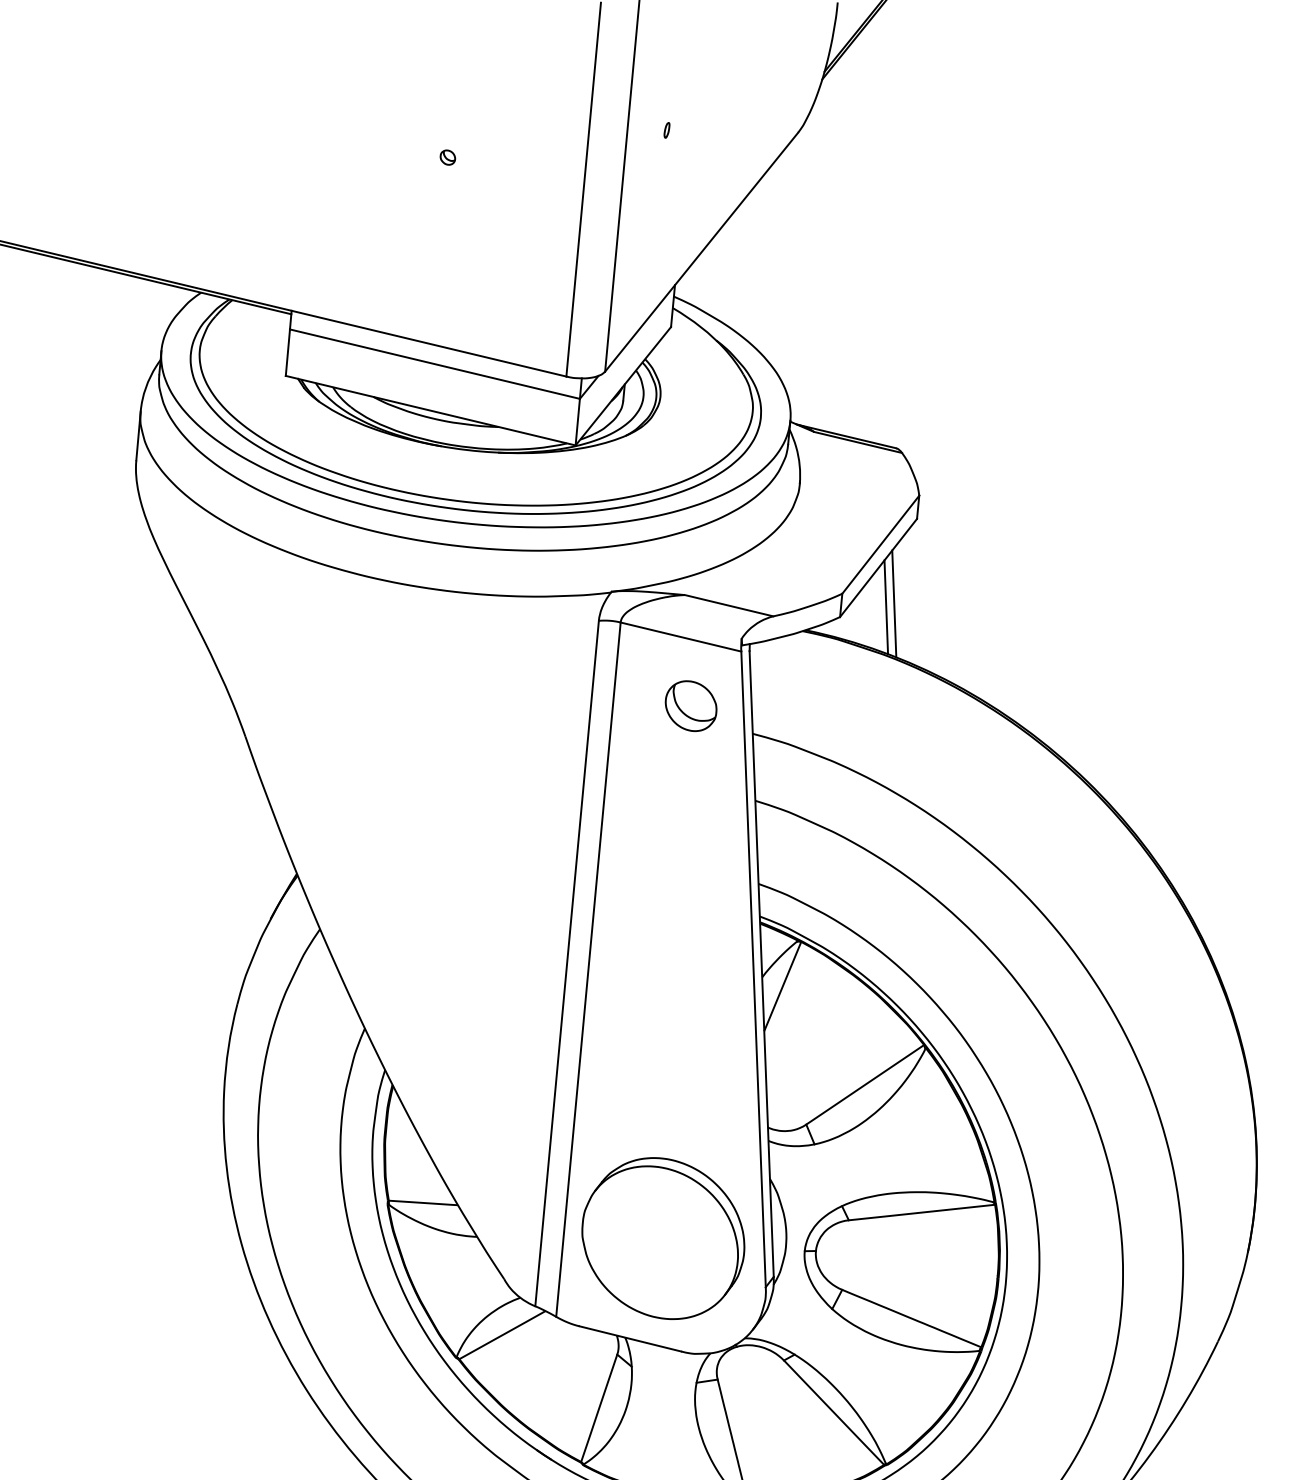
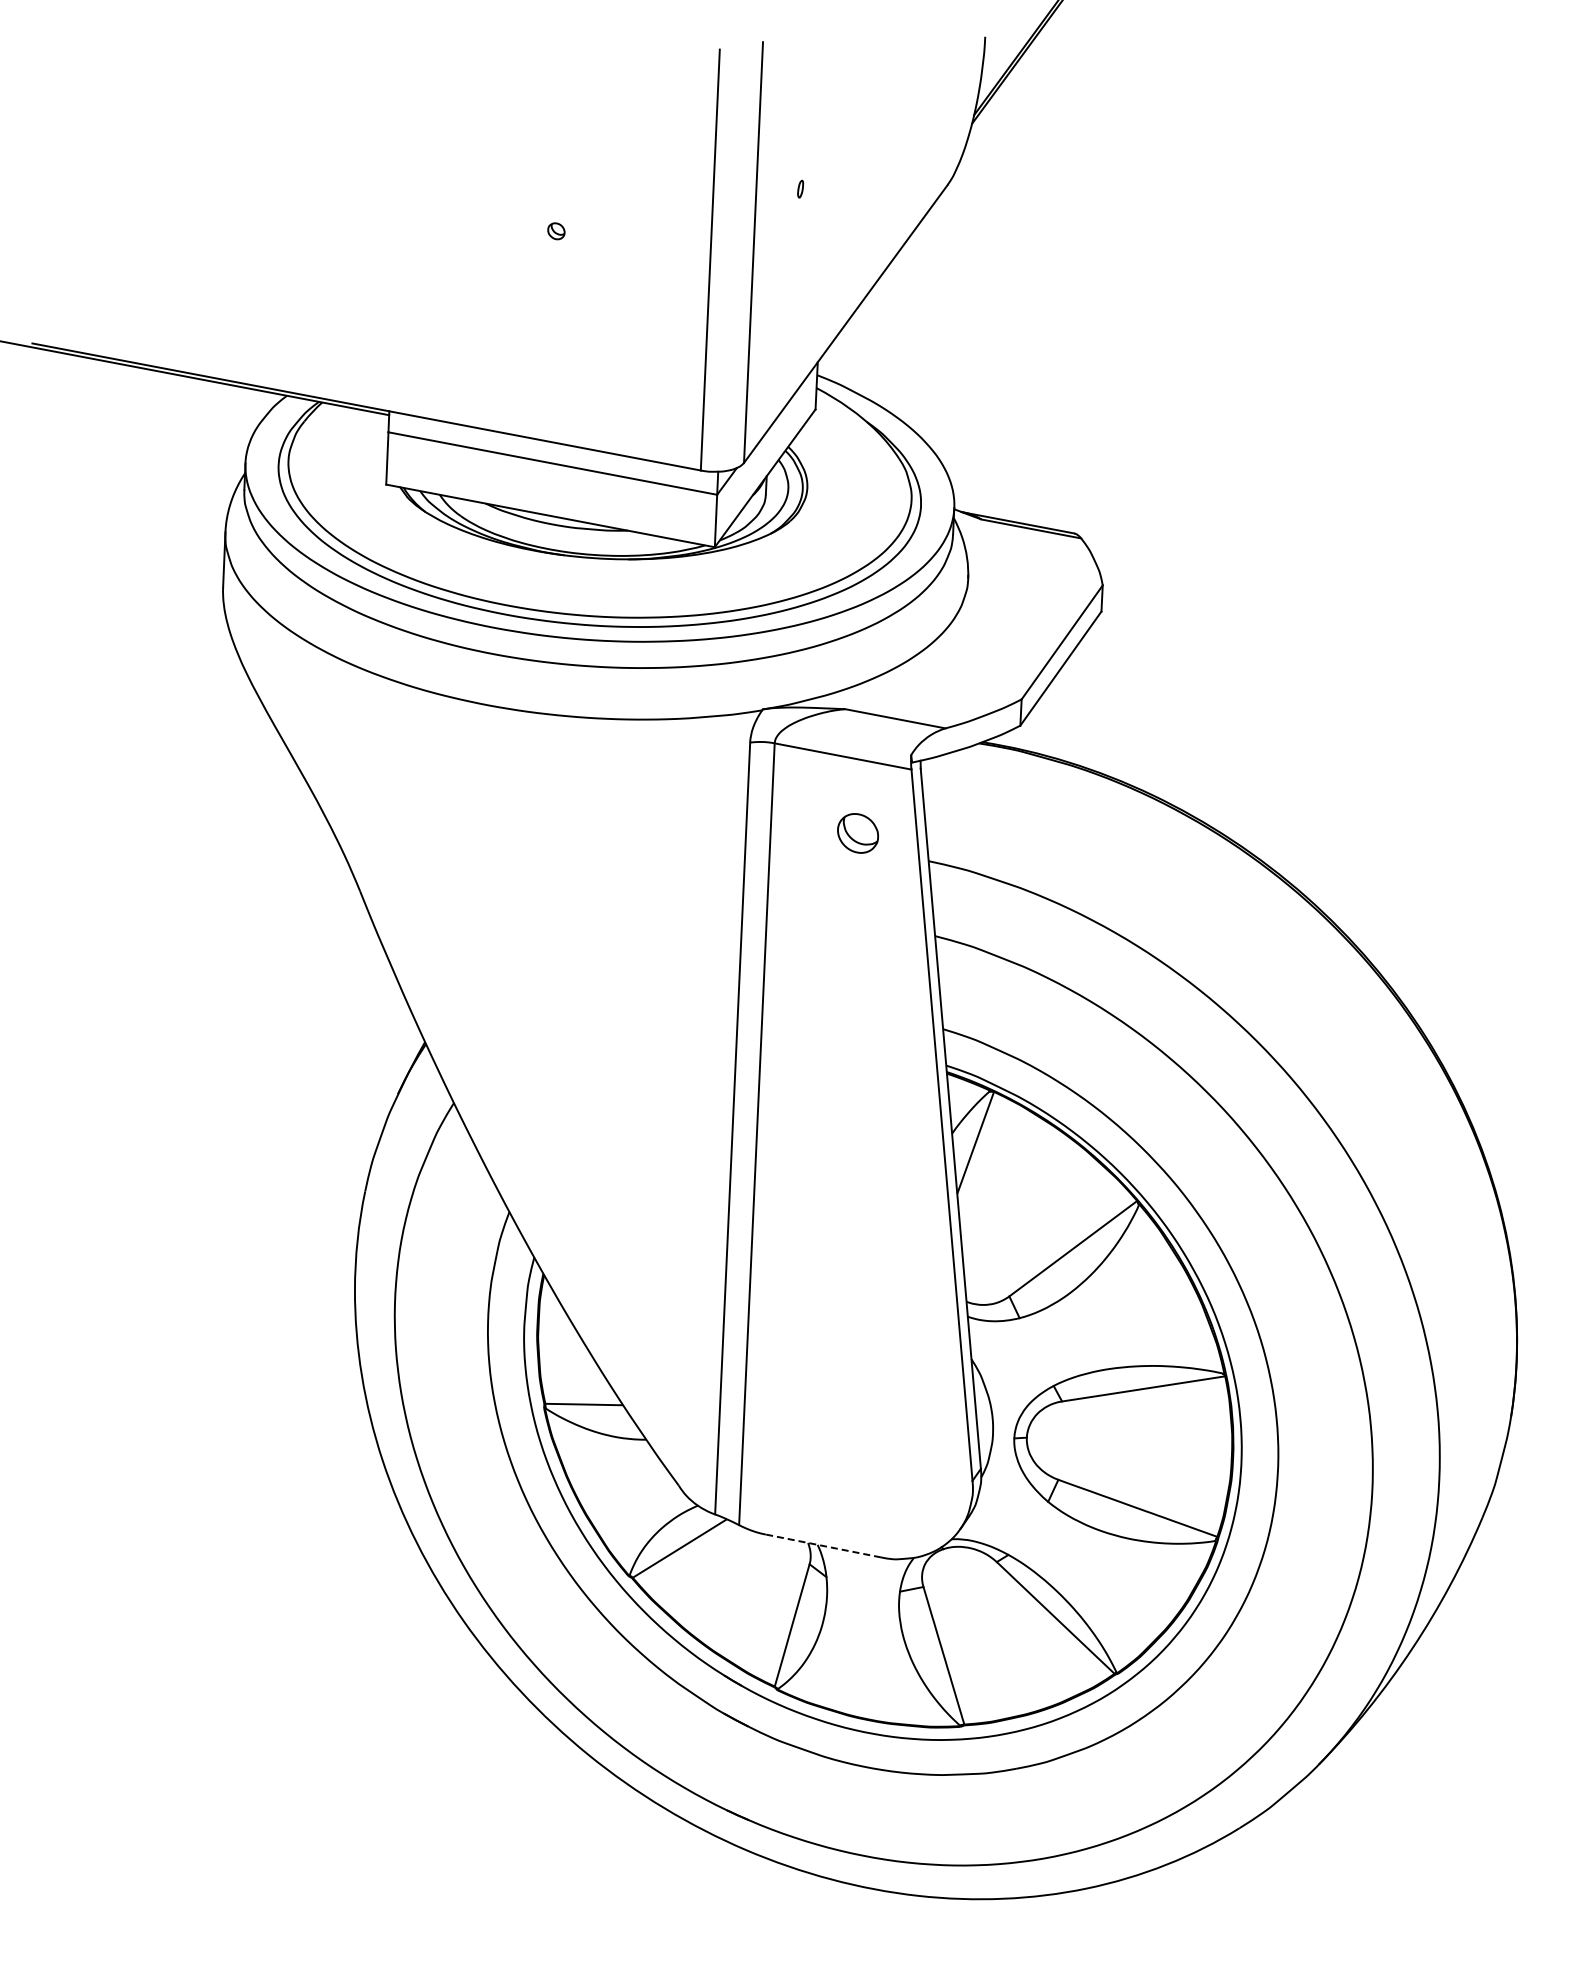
line: (894, 603) -> (1080, 707), removed
line: (886, 606) -> (1071, 711), removed
part: (690, 706) -> (857, 833), size x0.7
part: (663, 1238) -> (855, 1431), removed
line: (630, 1338) -> (823, 1545), solid -> dashed

